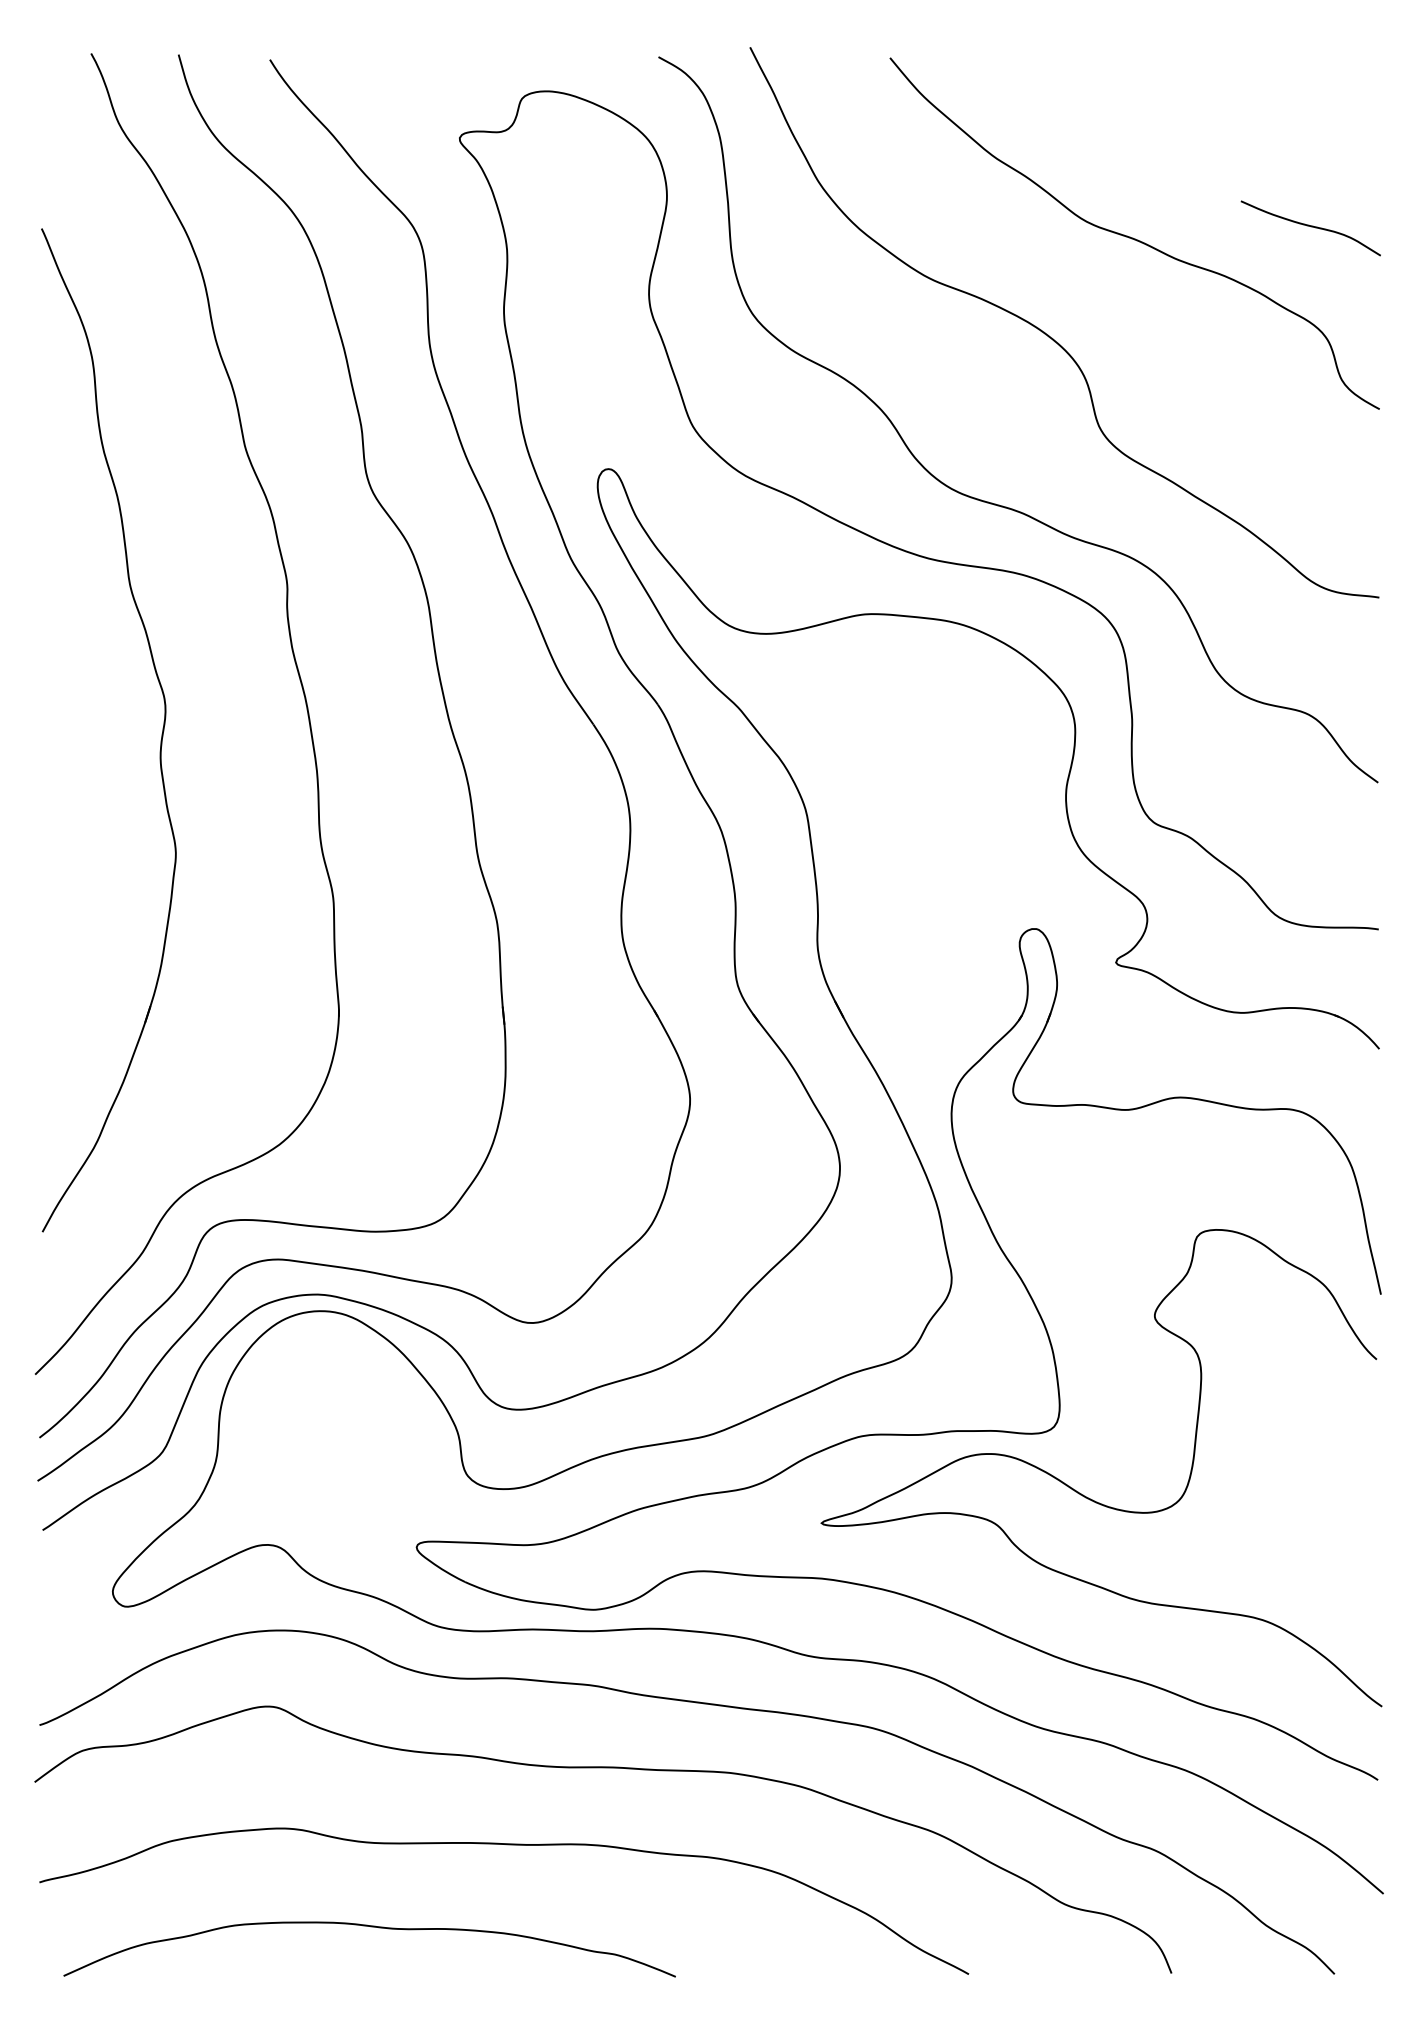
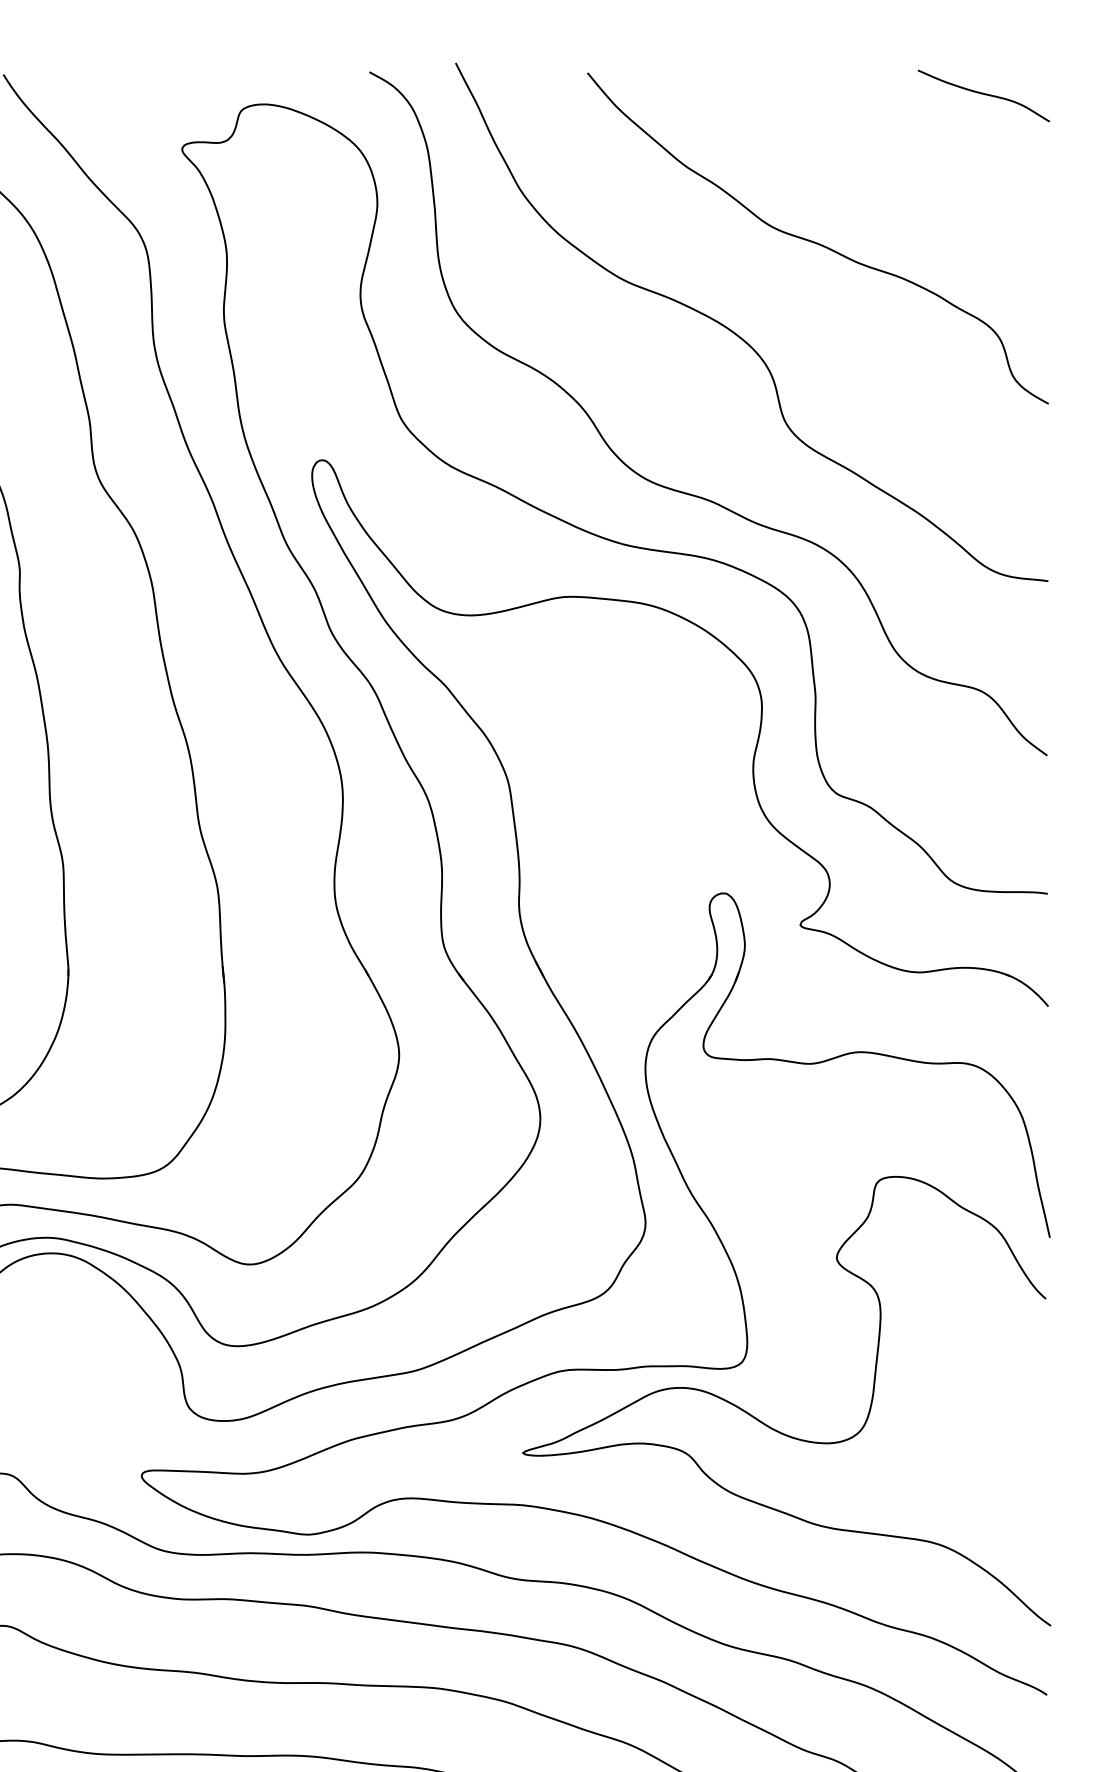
curve: (1311, 227) -> (984, 95), moved

